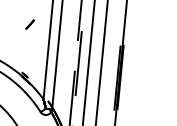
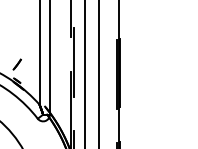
line: (29, 24) -> (16, 64), moved

